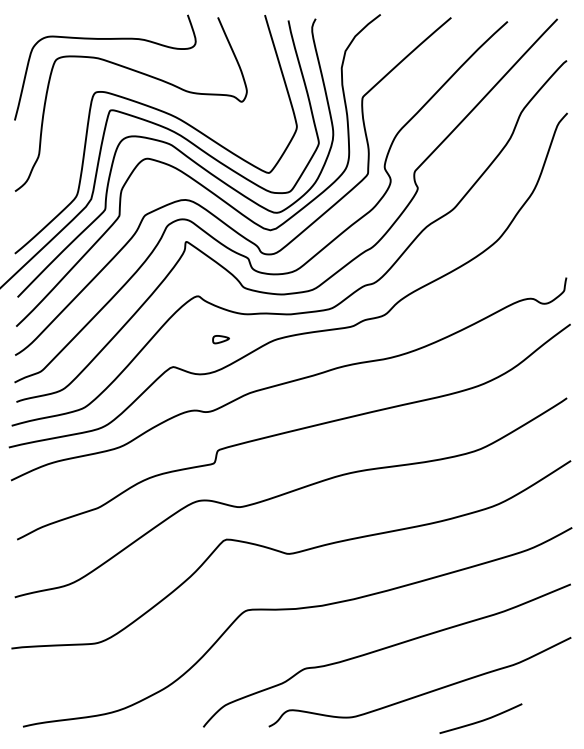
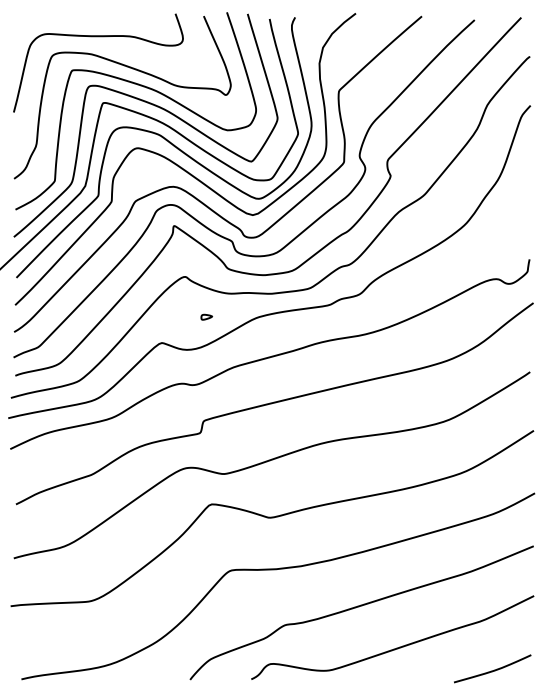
curve: (153, 93) -> (143, 87), added
part: (220, 338) -> (206, 316), size x0.71
curve: (480, 720) -> (492, 670), moved

